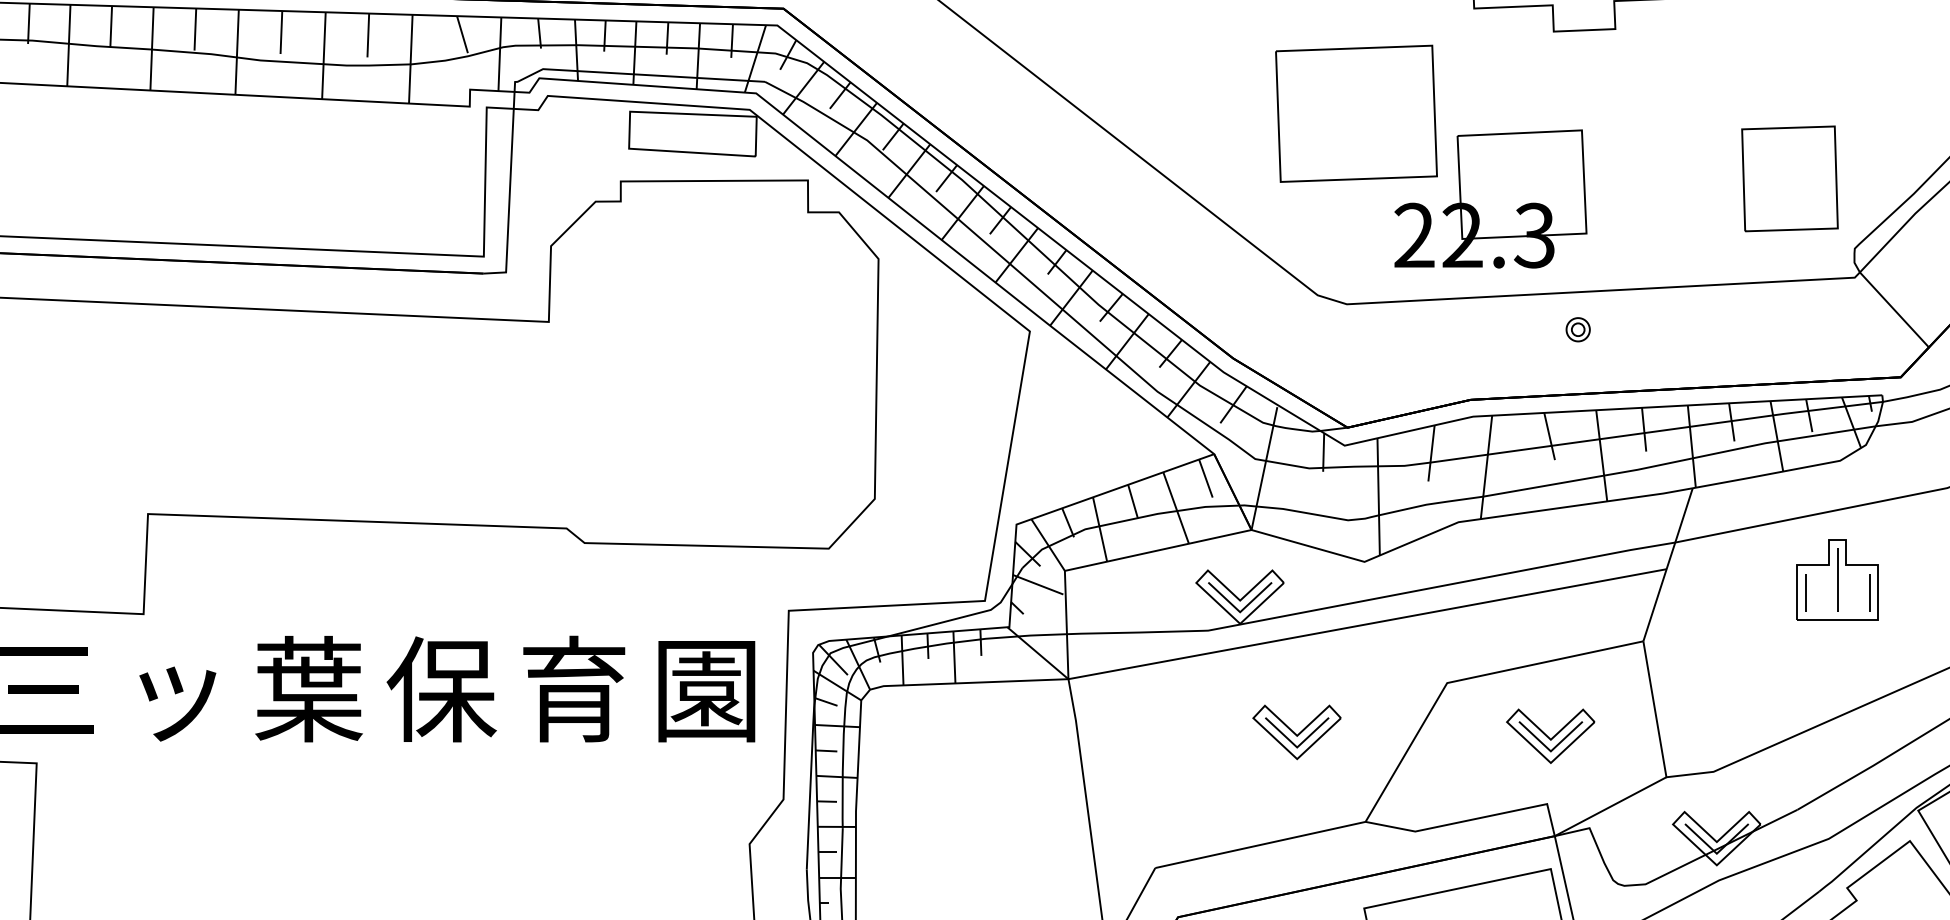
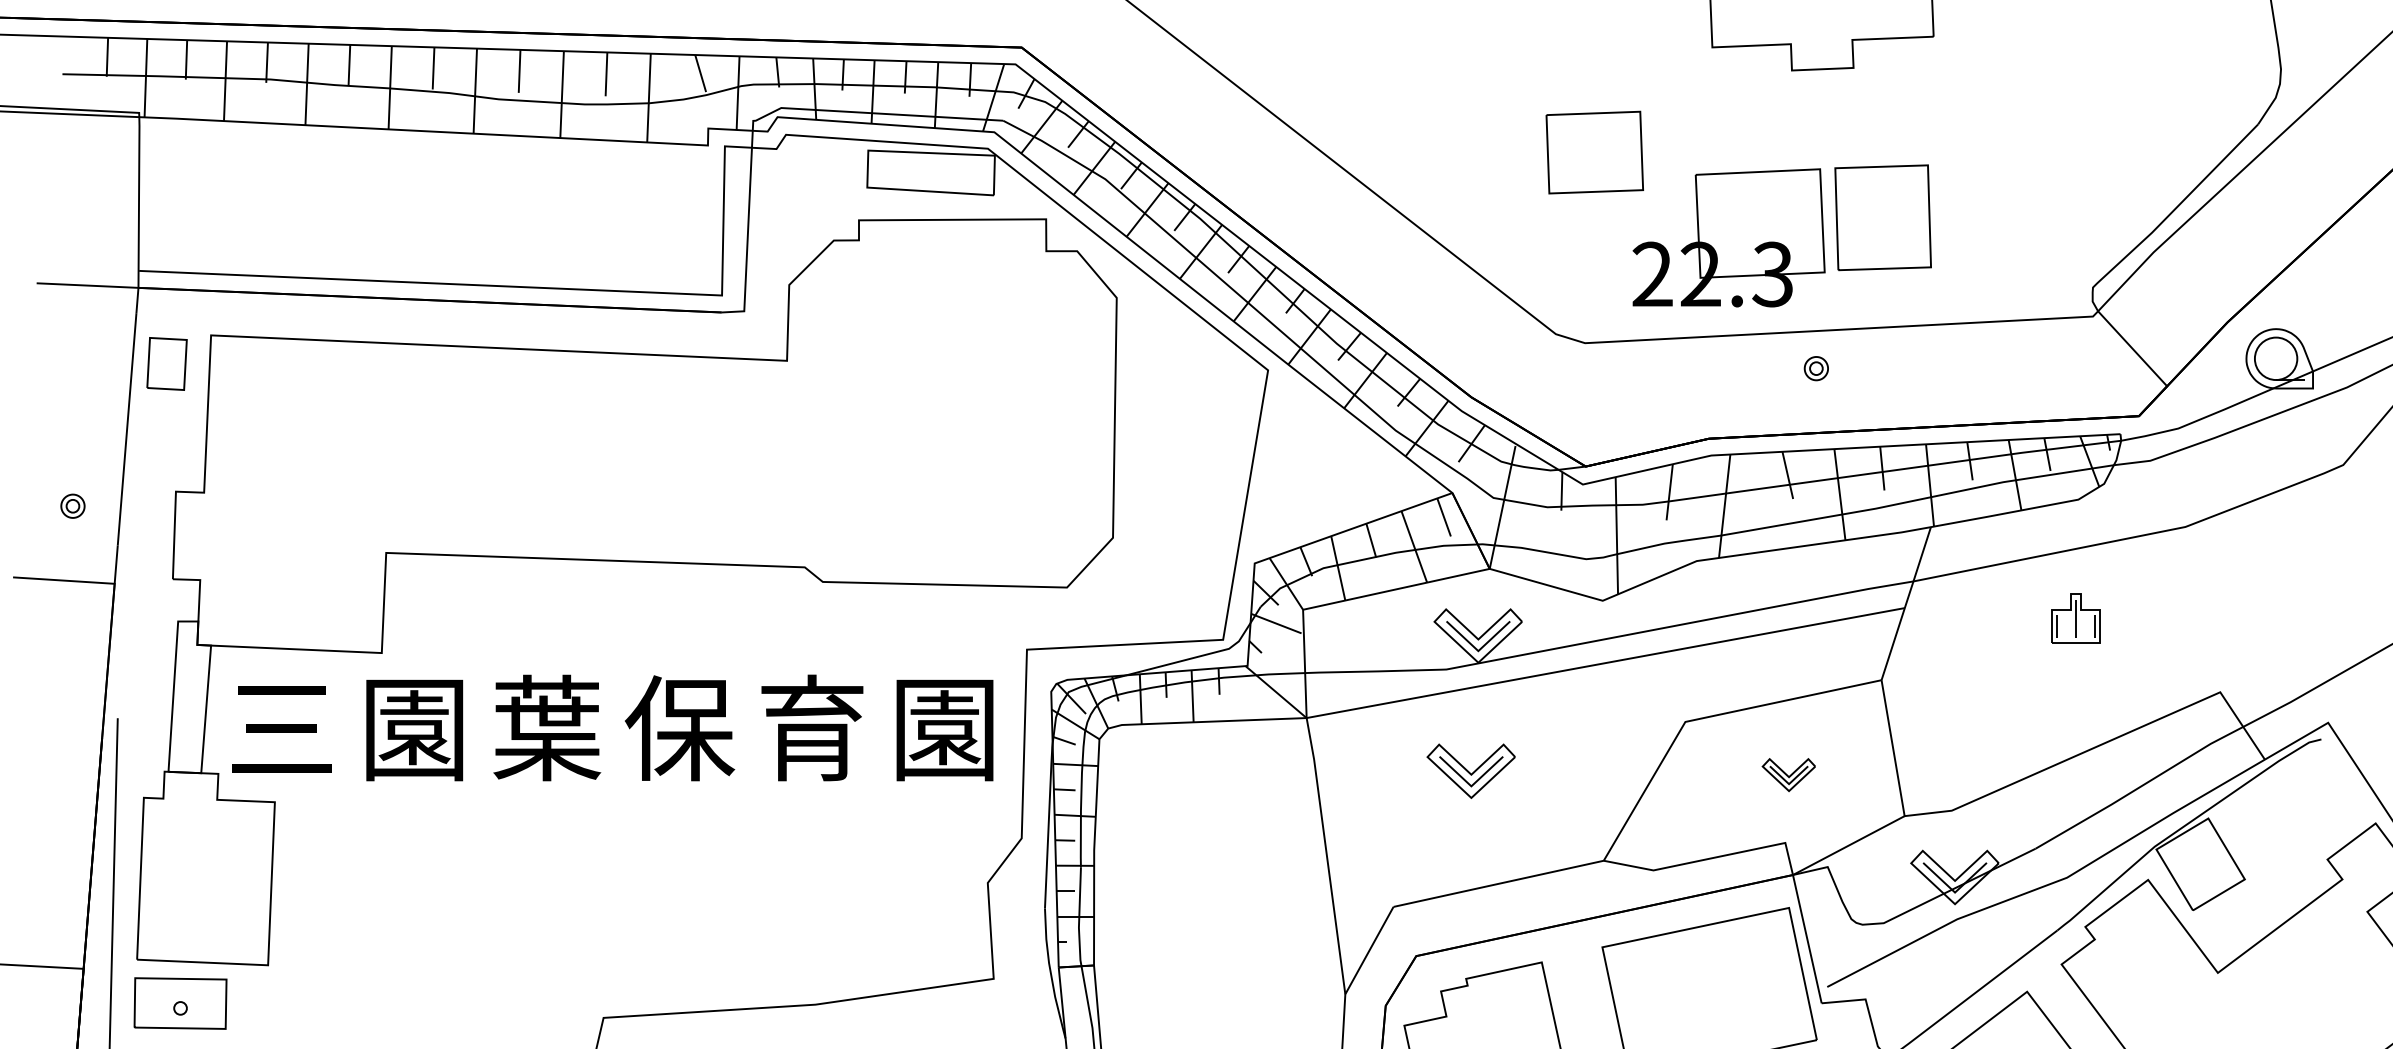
part: (1356, 113) -> (1594, 152), size x0.6
part: (1789, 178) -> (1882, 217), moved
part: (1837, 579) -> (2075, 618), size x0.6
text: (176, 691) -> (414, 730), ッ -> 園
part: (1296, 731) -> (1470, 770), moved
part: (1550, 735) -> (1788, 774), size x0.6

